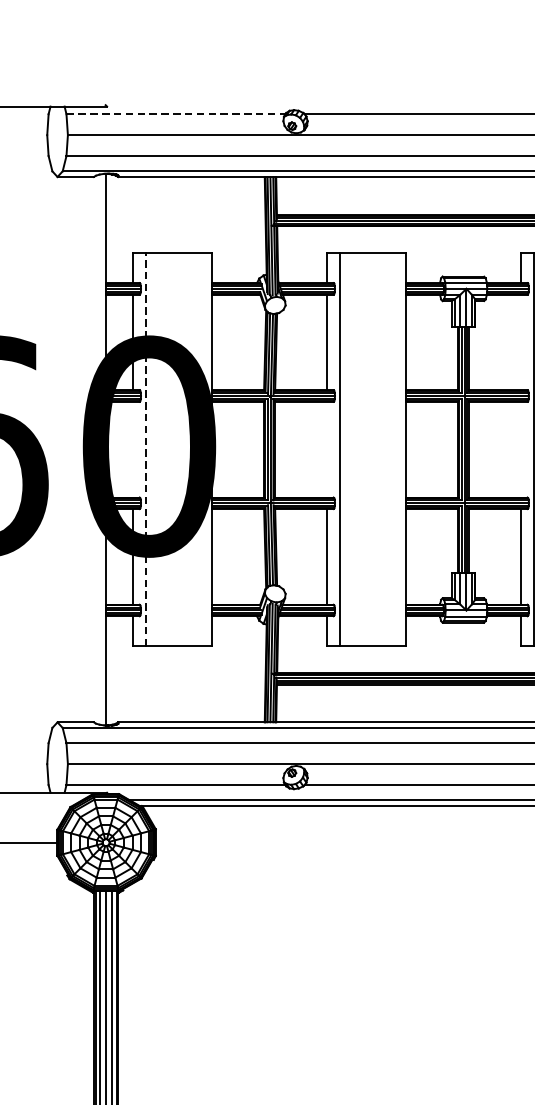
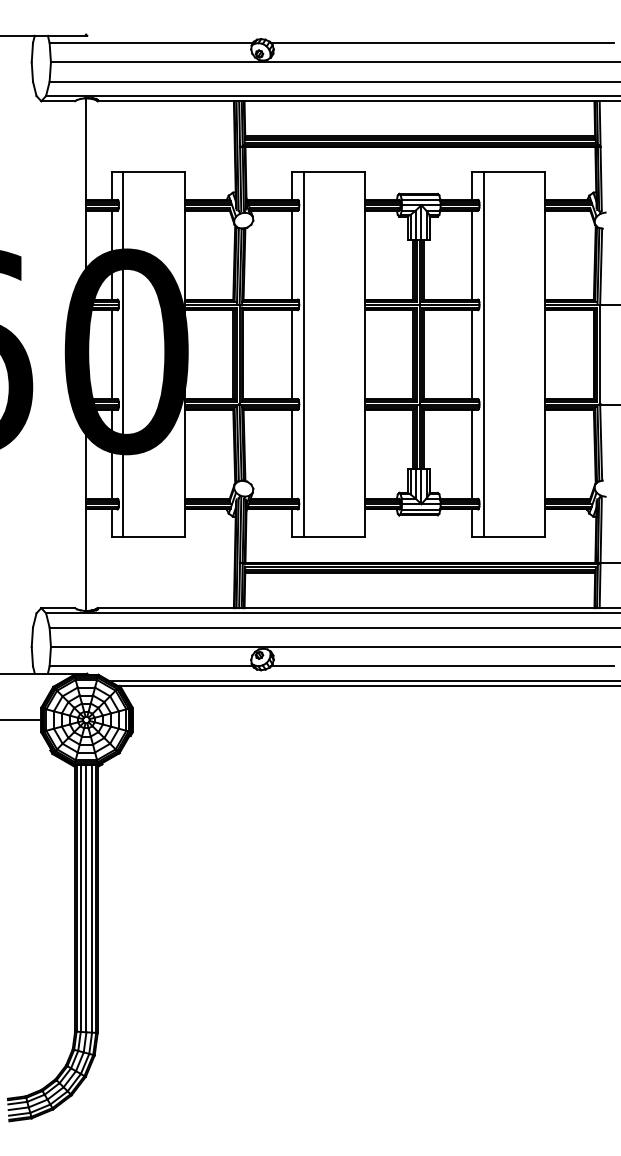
line: (176, 113) -> (151, 42), dashed -> solid
line: (521, 341) -> (472, 254), added
line: (133, 449) -> (111, 354), added
line: (145, 449) -> (123, 354), dashed -> solid
line: (327, 449) -> (292, 354), added
line: (521, 449) -> (472, 354), added

